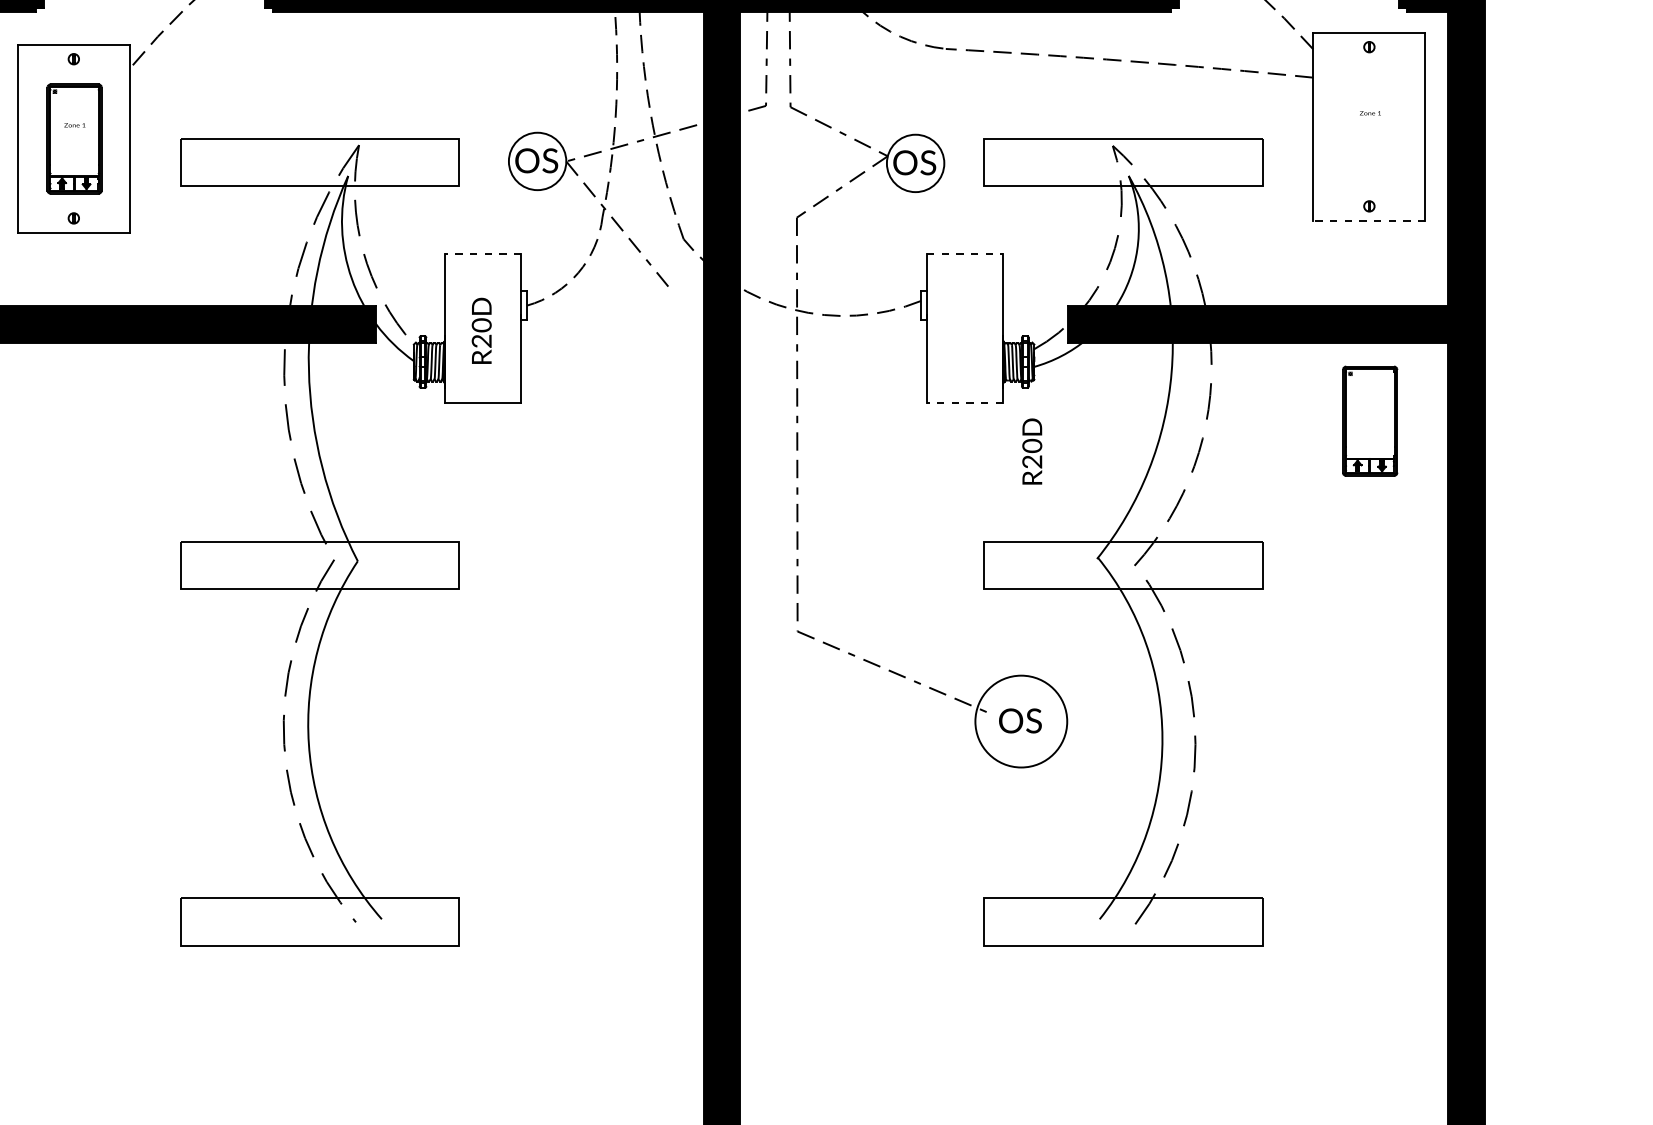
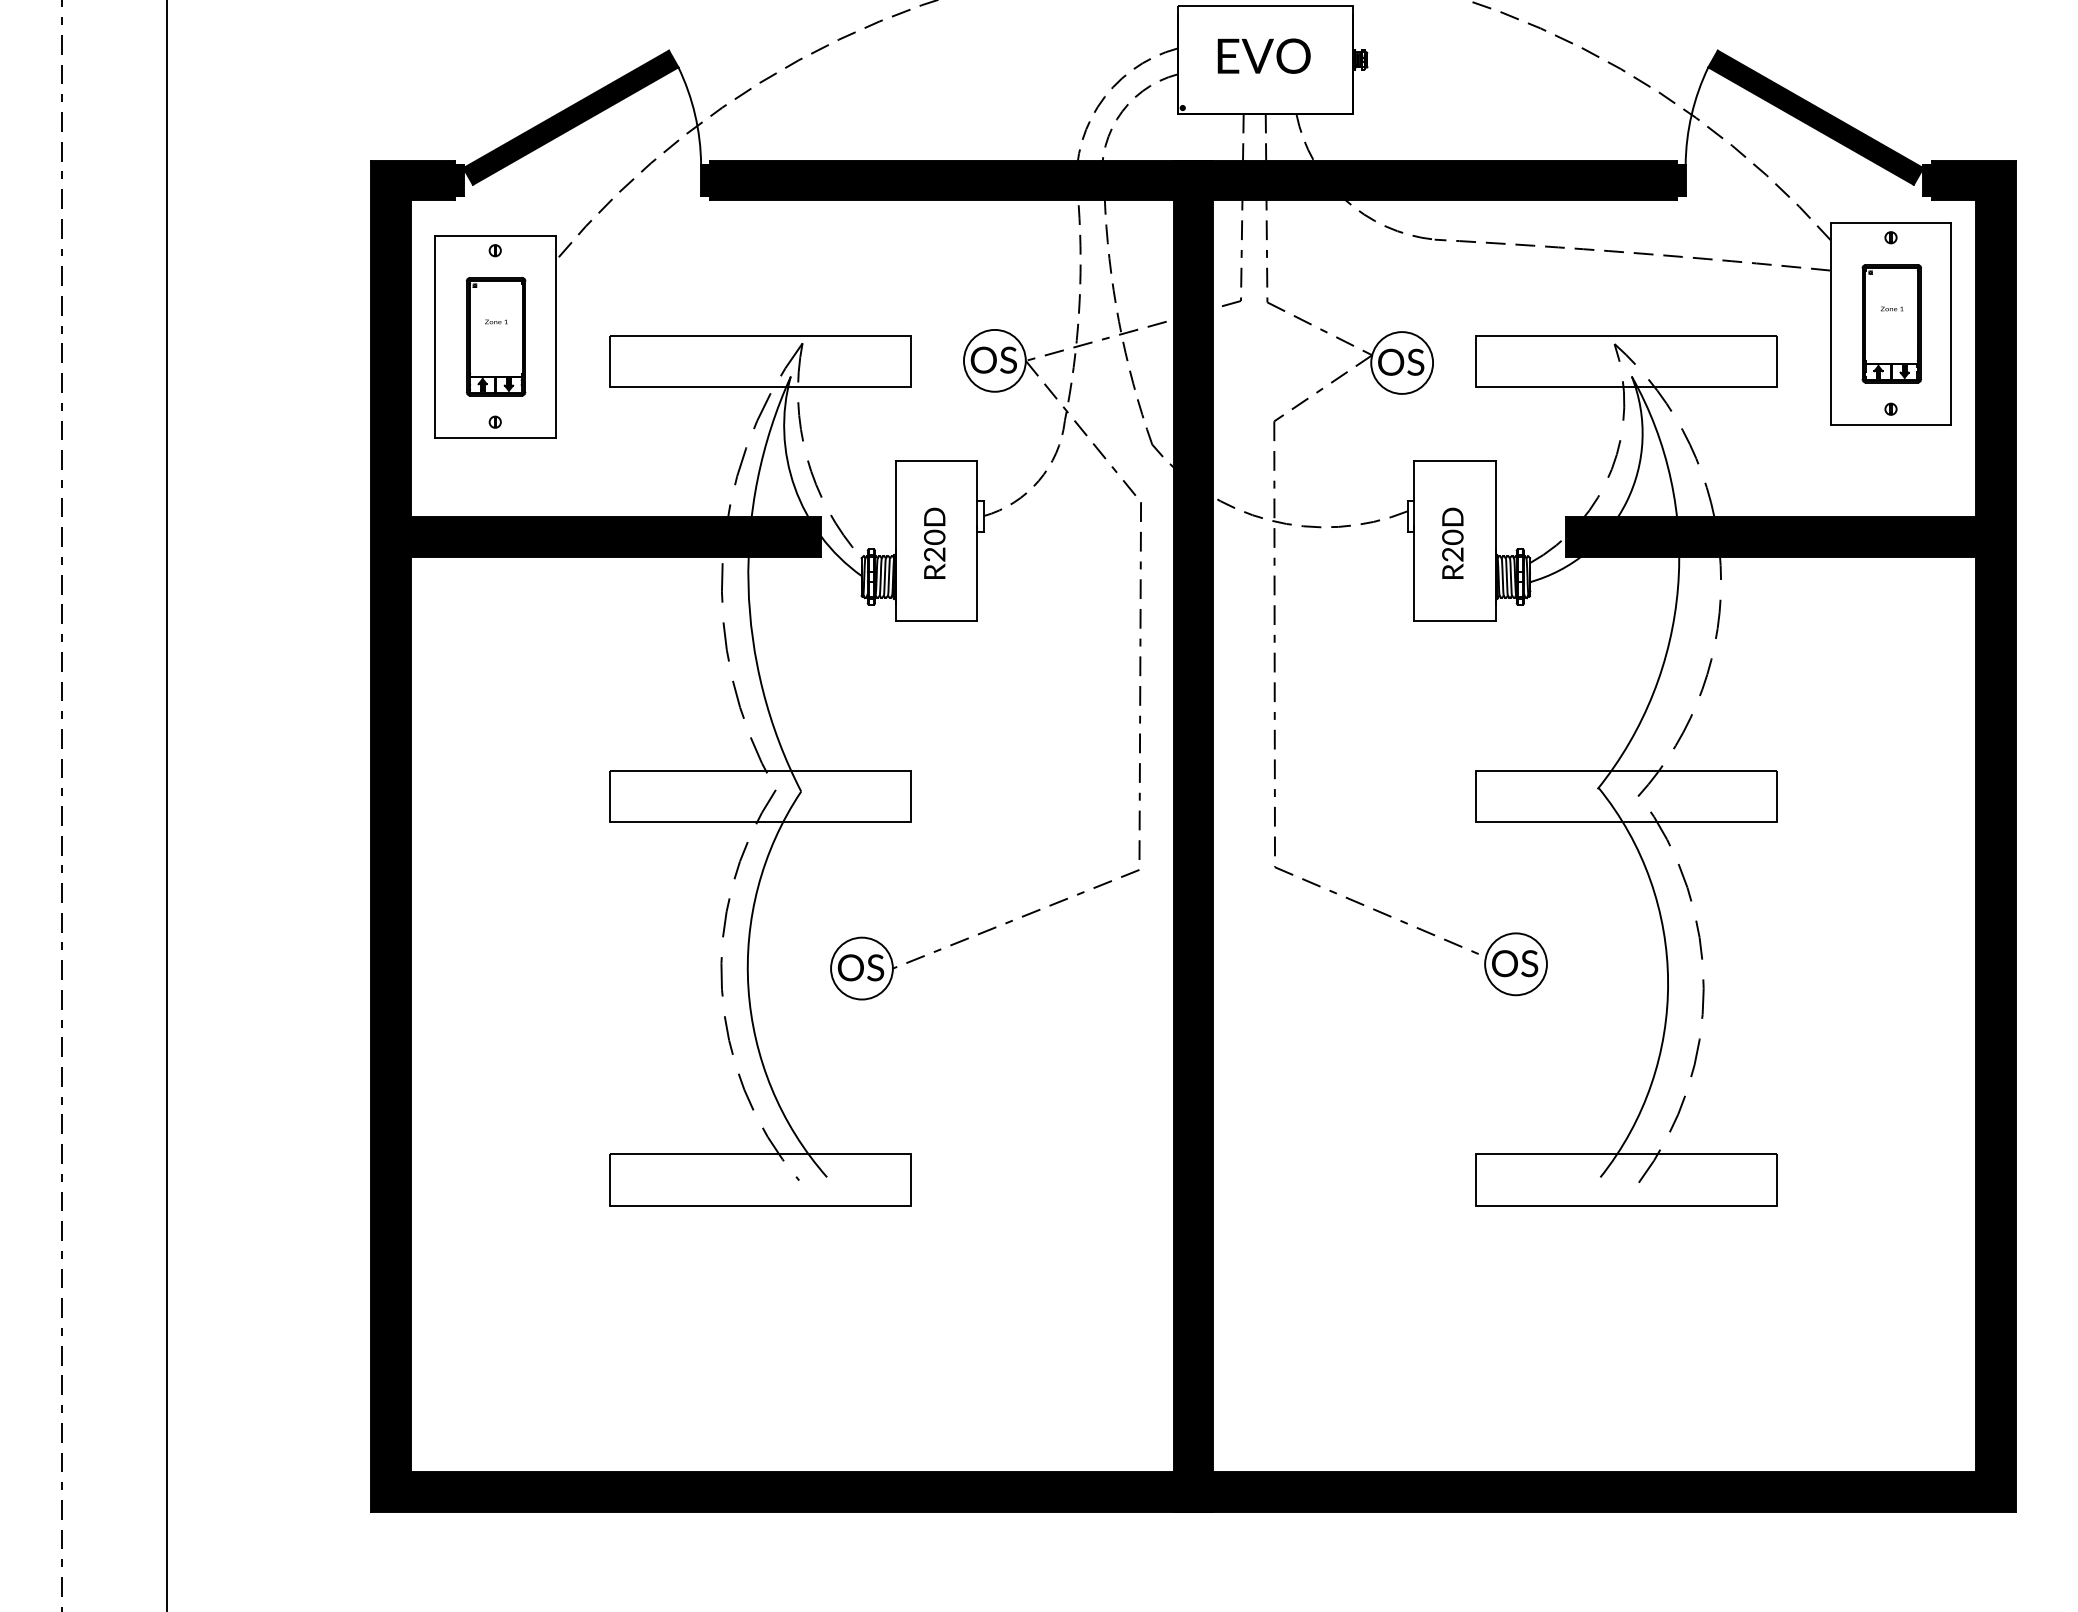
line: (1368, 221) -> (1890, 425), dashed -> solid
line: (483, 253) -> (936, 460), dashed -> solid
line: (965, 253) -> (1455, 460), dashed -> solid
line: (965, 403) -> (1455, 621), dashed -> solid
part: (1369, 421) -> (1891, 323), moved
text: (1031, 450) -> (1452, 542), moved
part: (671, 524) -> (1139, 751), added
circle: (1020, 721) -> (1515, 964), size x0.62

